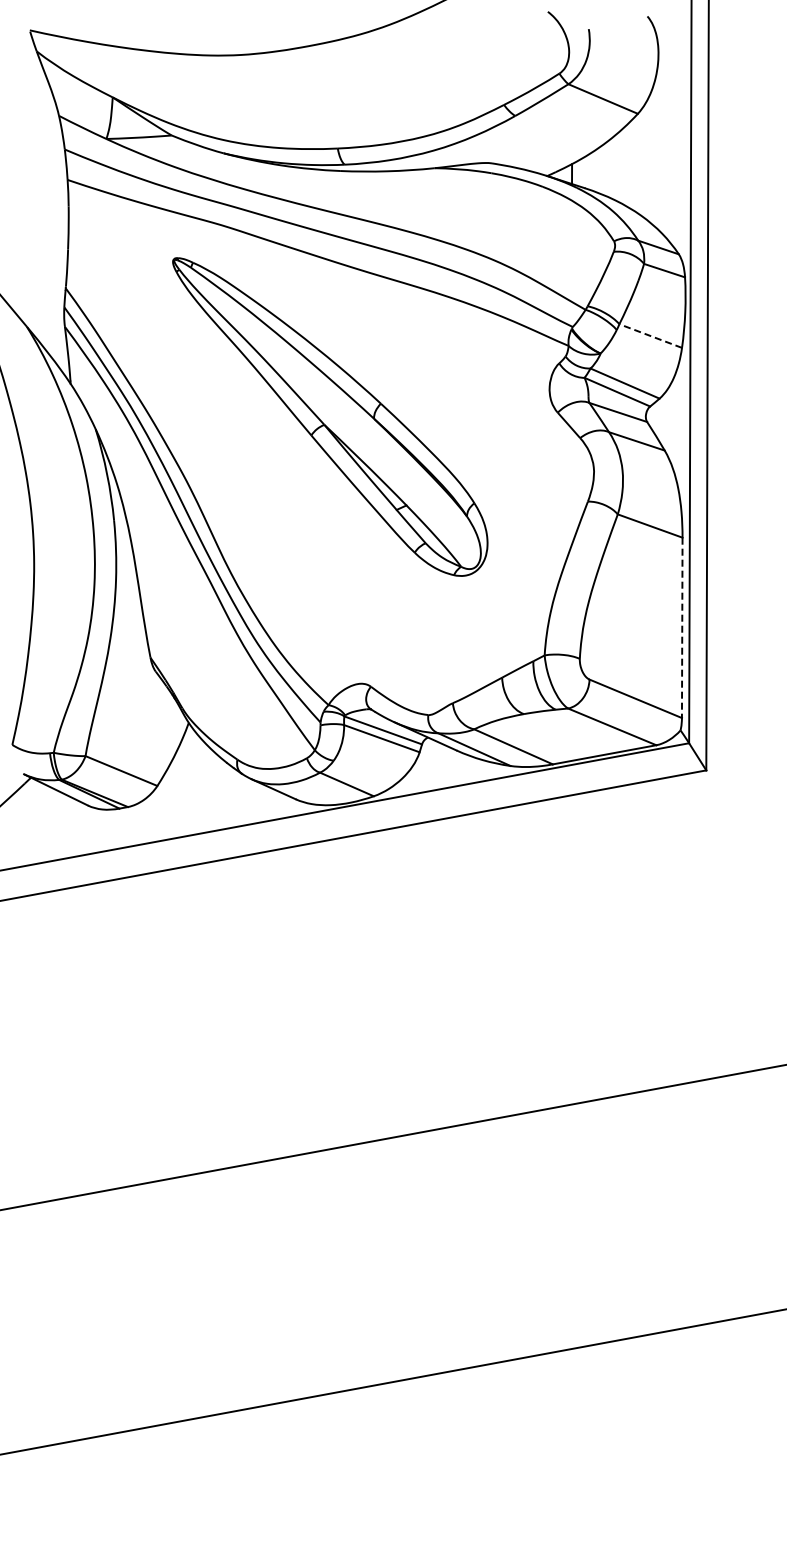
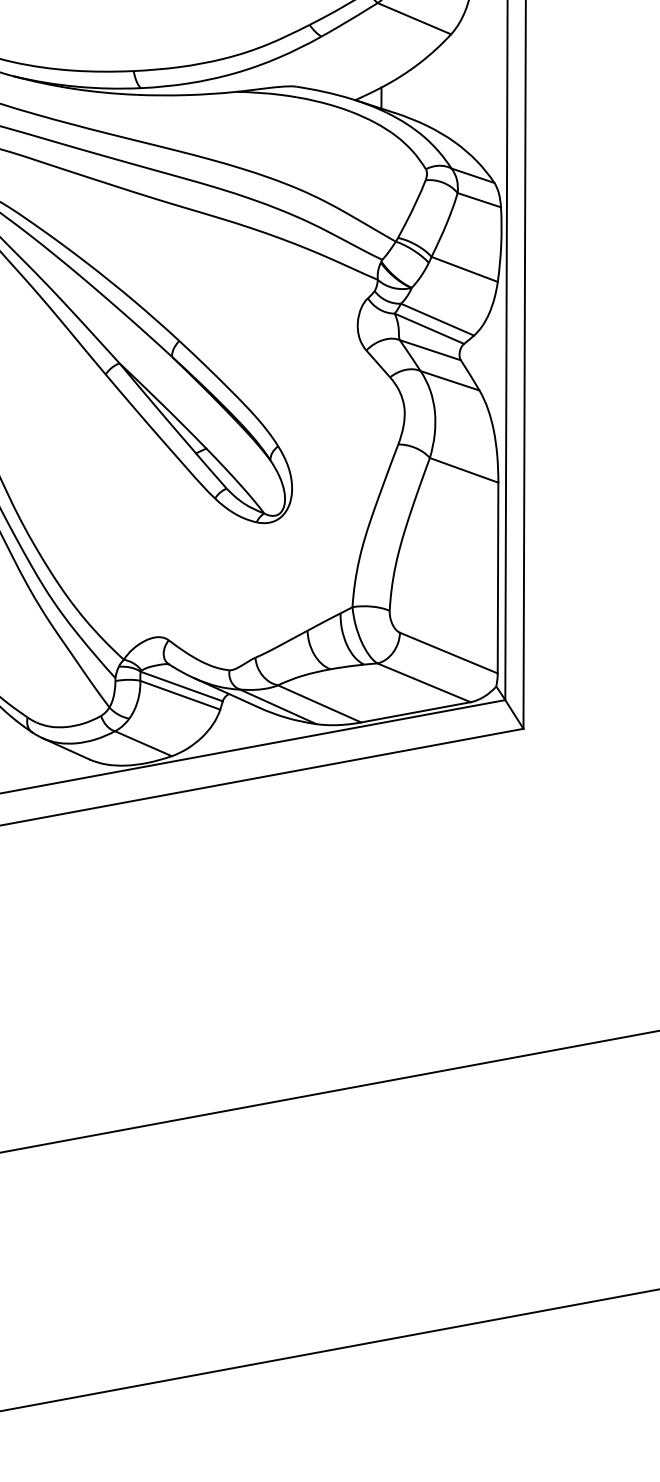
line: (650, 335) -> (464, 268), dashed -> solid
line: (682, 628) -> (498, 578), dashed -> solid

